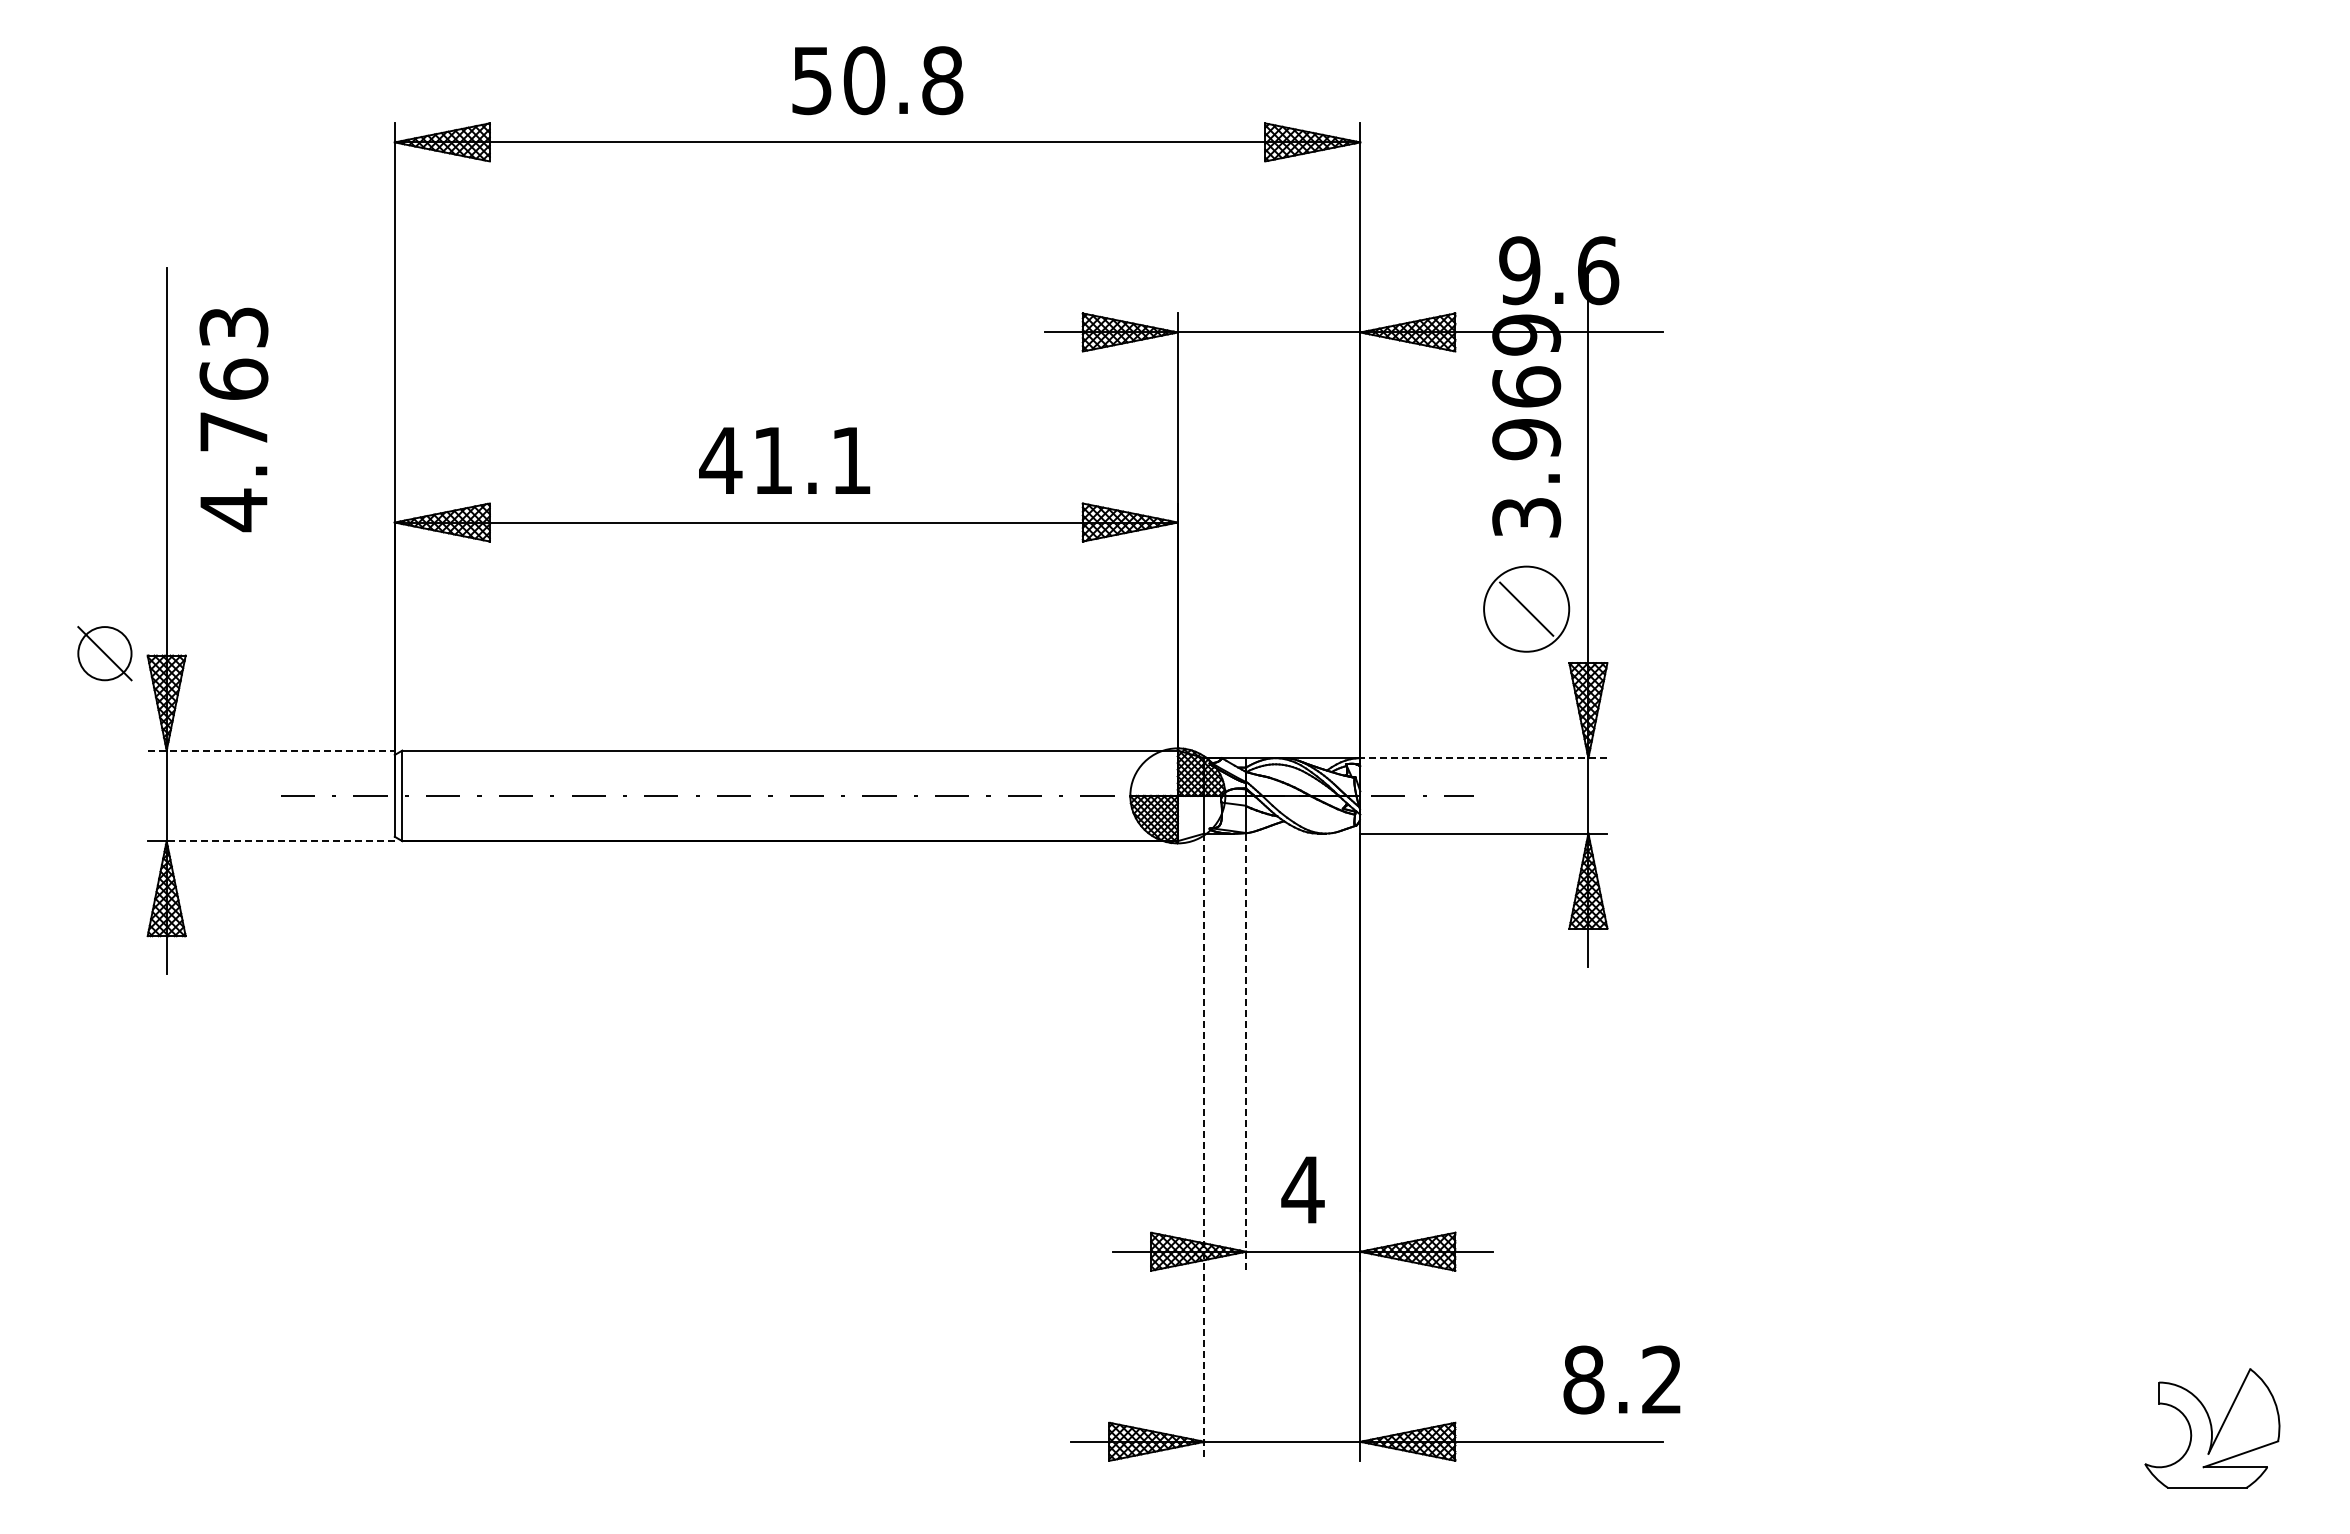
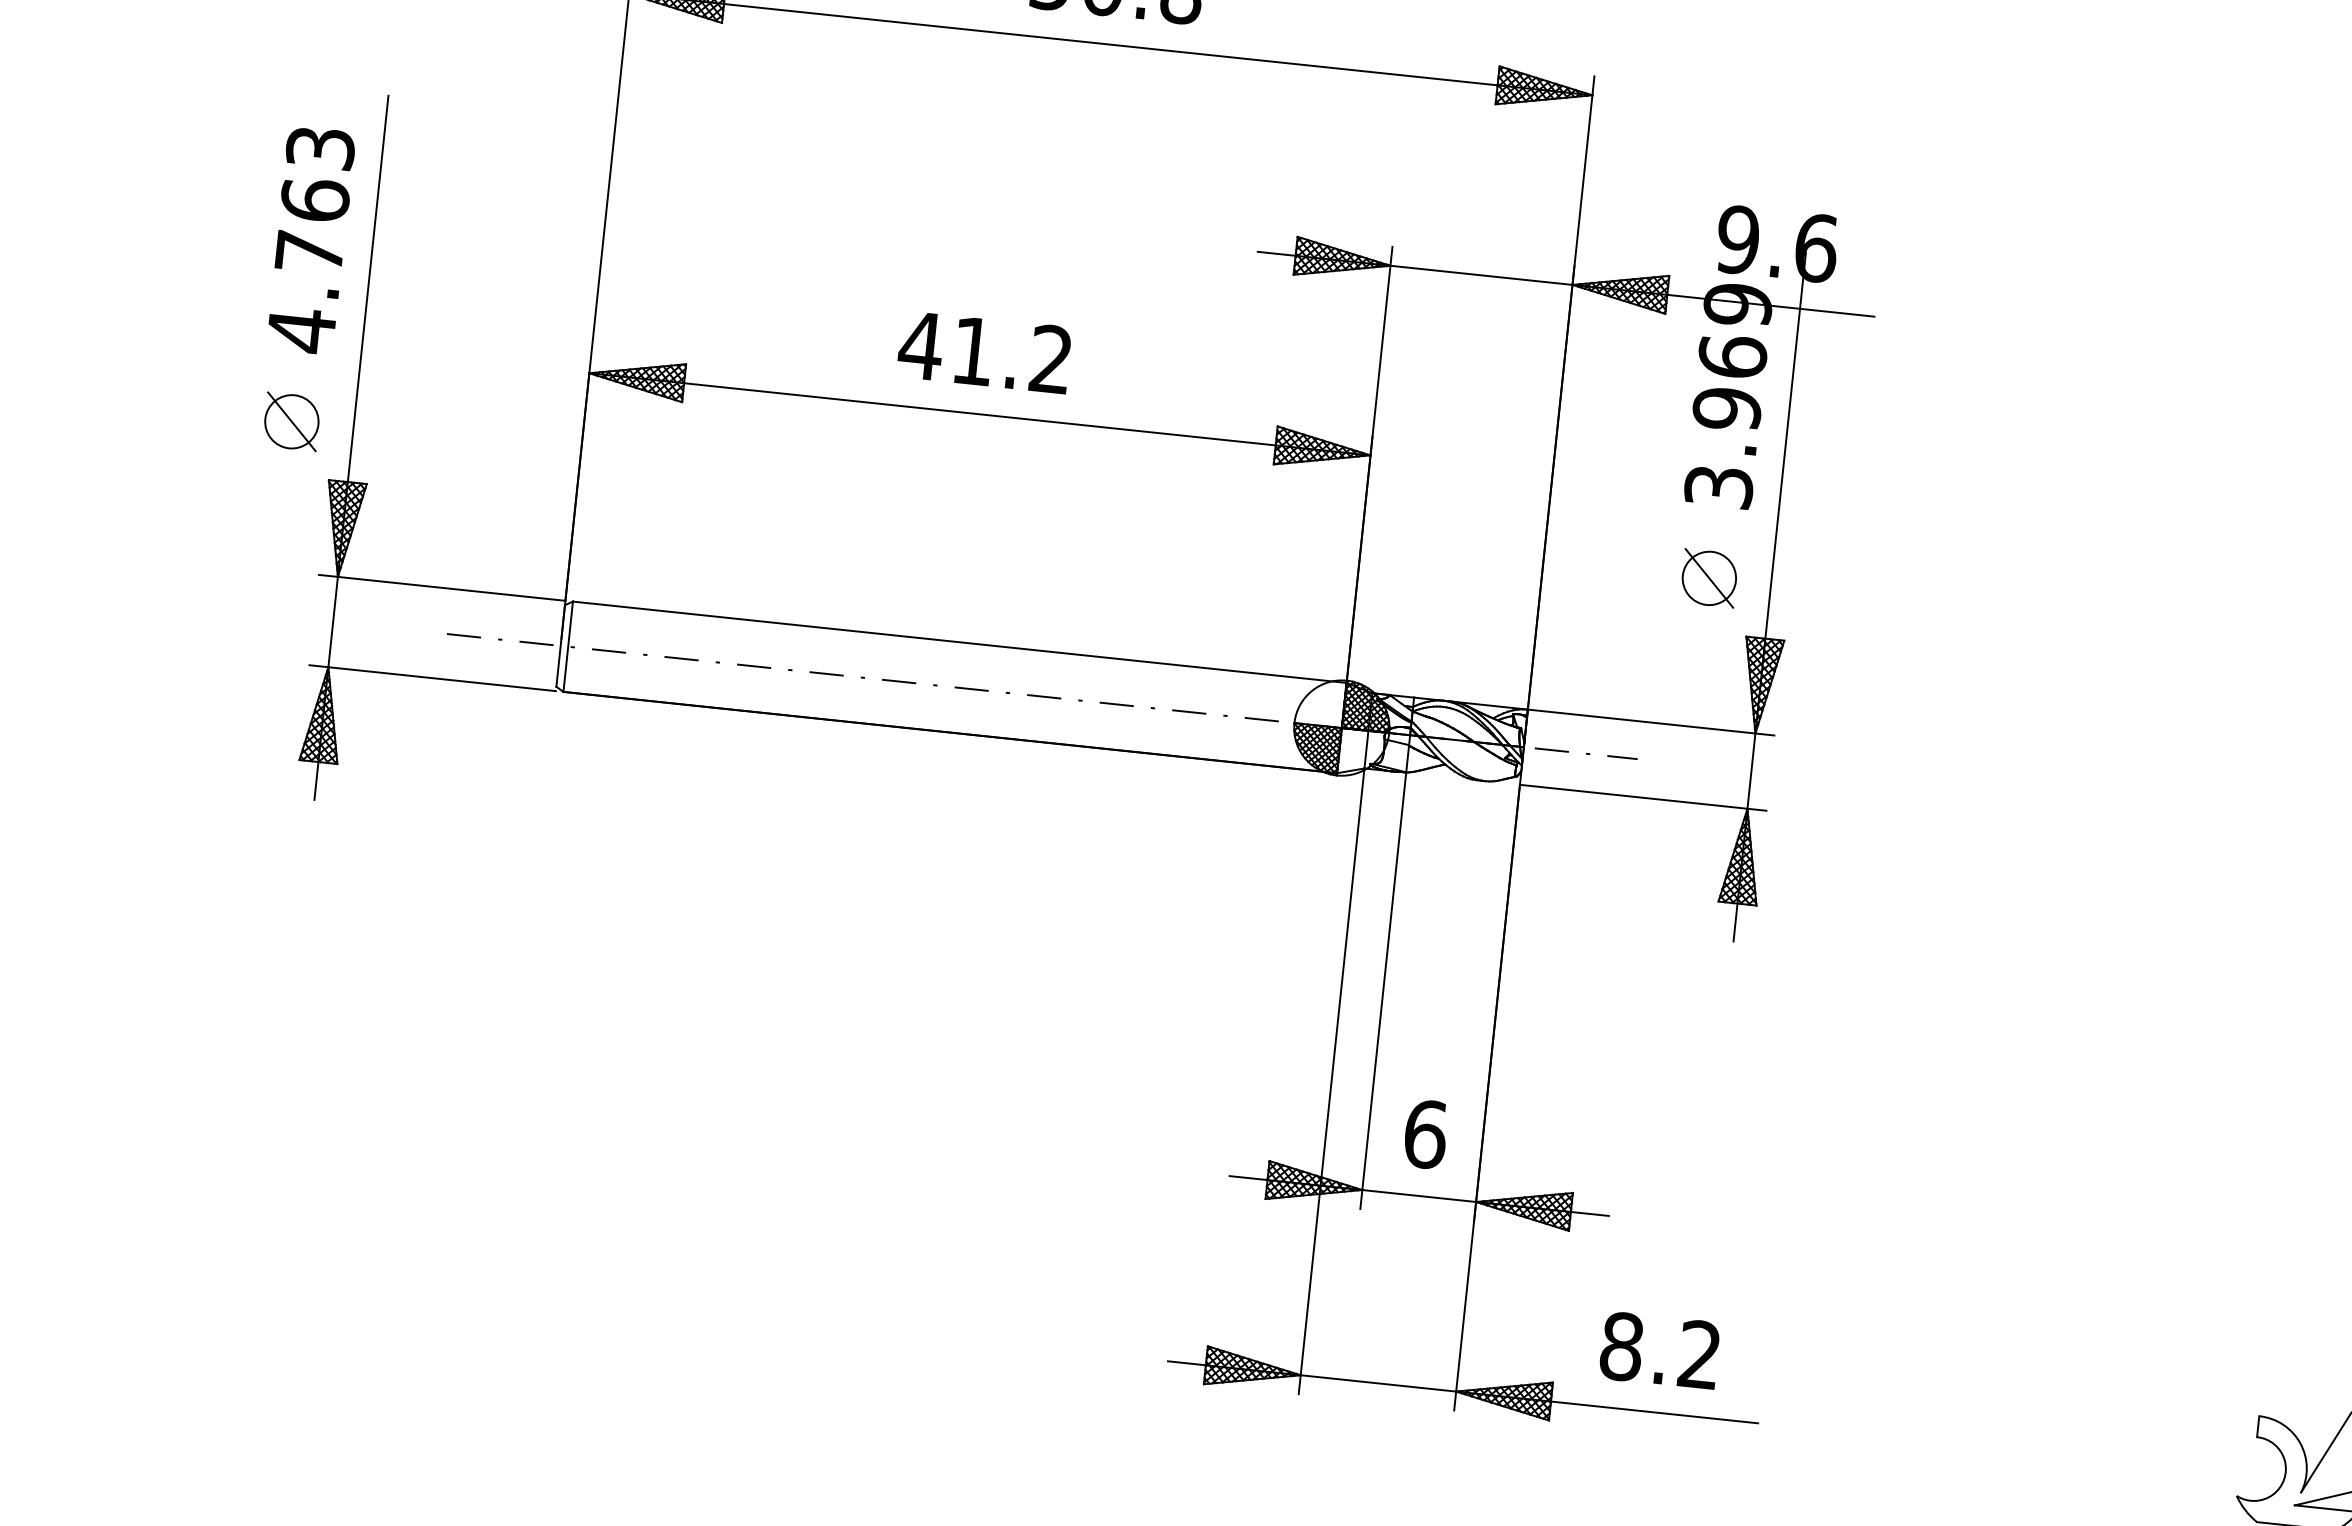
text: (233, 419) -> (310, 240), moved
text: (850, 459) -> (1050, 358), 41.1 -> 41.2
circle: (1526, 608) -> (1709, 577), size x0.62
part: (104, 653) -> (291, 421), moved
line: (271, 750) -> (442, 587), dashed -> solid
line: (1483, 758) -> (1650, 722), dashed -> solid
line: (280, 841) -> (441, 679), dashed -> solid
line: (1246, 1052) -> (1383, 991), dashed -> solid
line: (1204, 1147) -> (1331, 1081), dashed -> solid
text: (1302, 1189) -> (1424, 1133), 4 -> 6
text: (1621, 1379) -> (1659, 1350), moved

